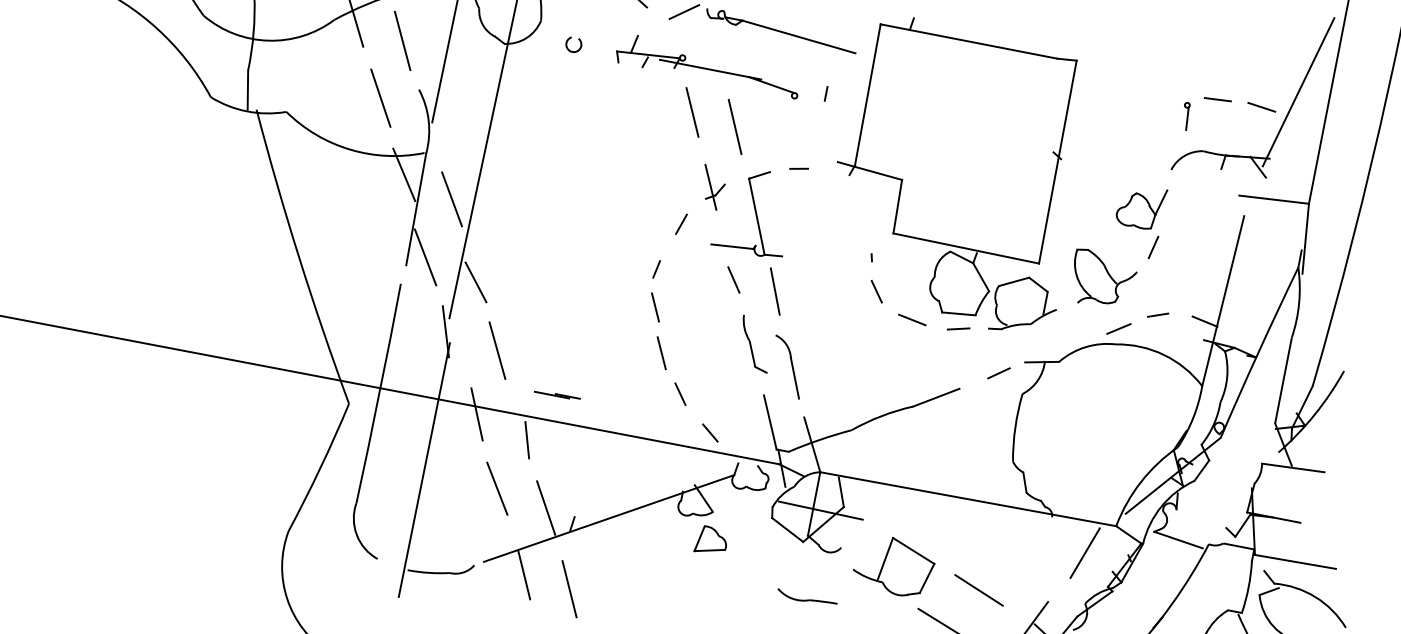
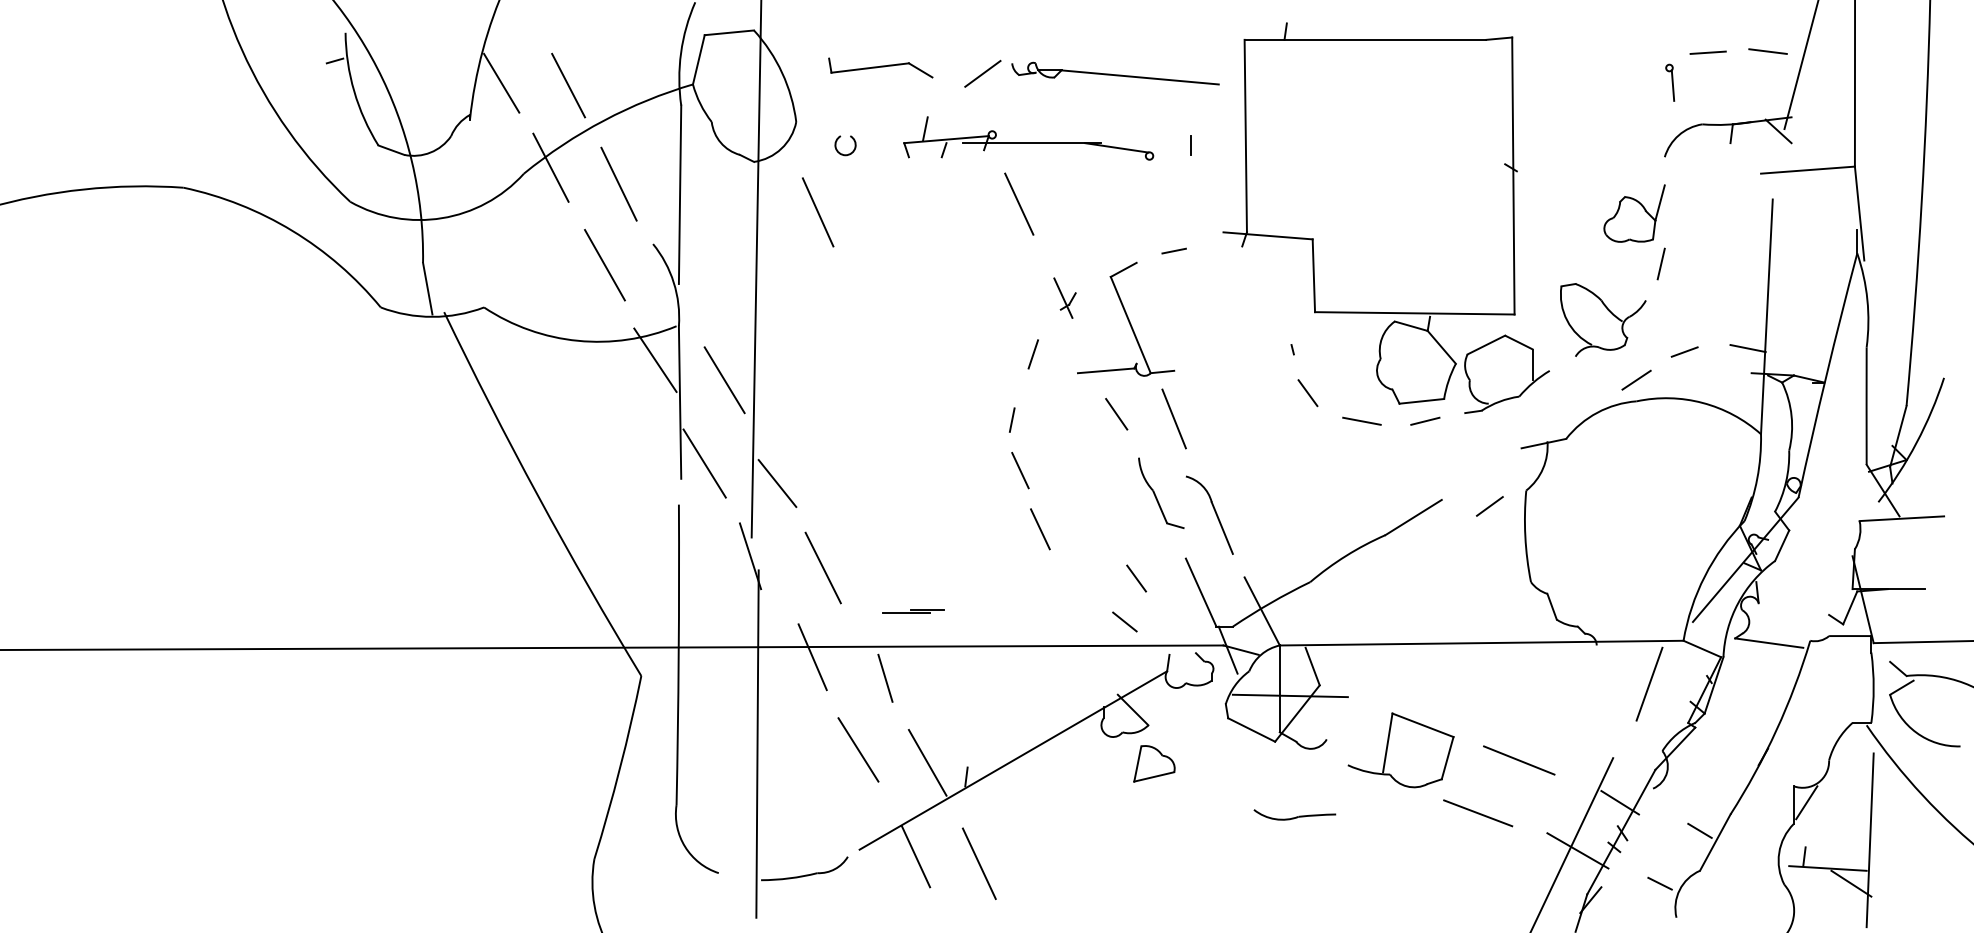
line: (734, 126) -> (817, 212), moved
part: (712, 187) -> (1064, 298), size x0.7
line: (998, 373) -> (1489, 506), moved
line: (680, 394) -> (1136, 578), moved

